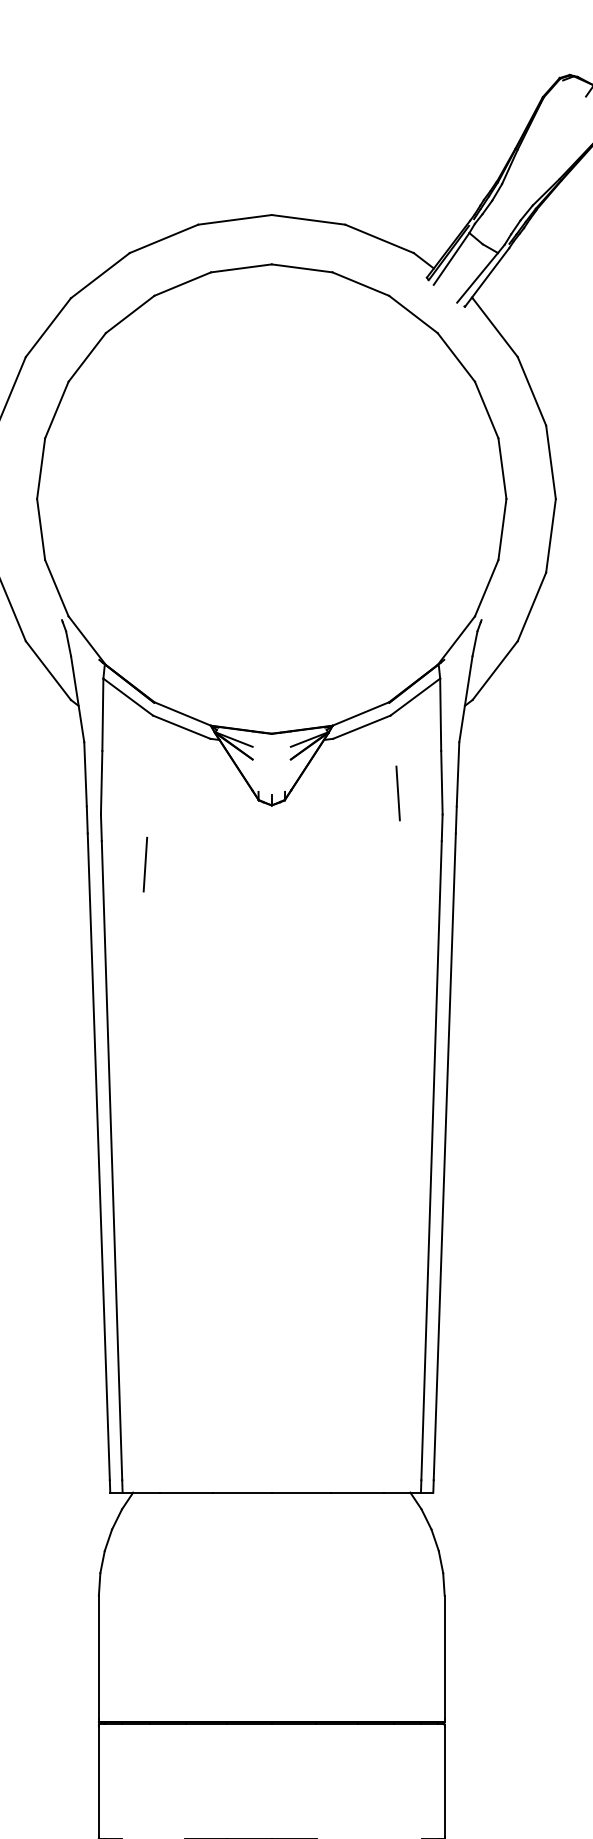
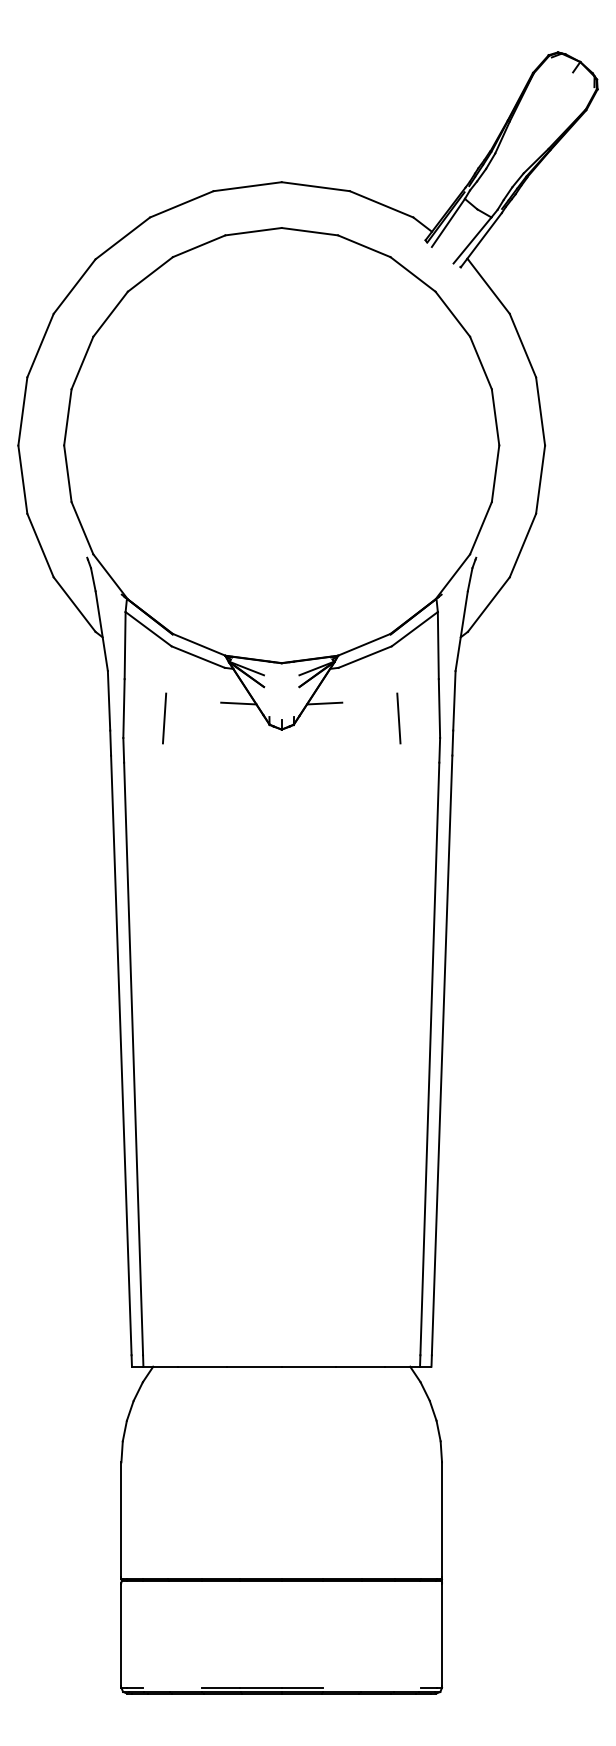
line: (225, 777) -> (238, 703), added
line: (317, 777) -> (324, 703), added
line: (145, 864) -> (164, 718), moved

